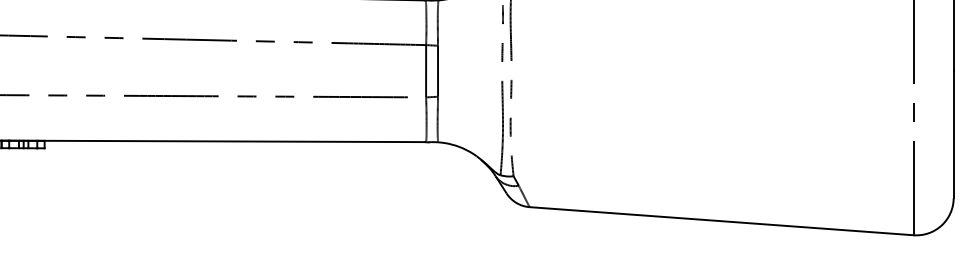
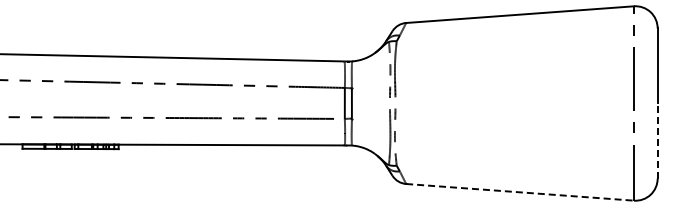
line: (953, 135) -> (657, 141), solid -> dashed
line: (722, 221) -> (520, 192), solid -> dashed

